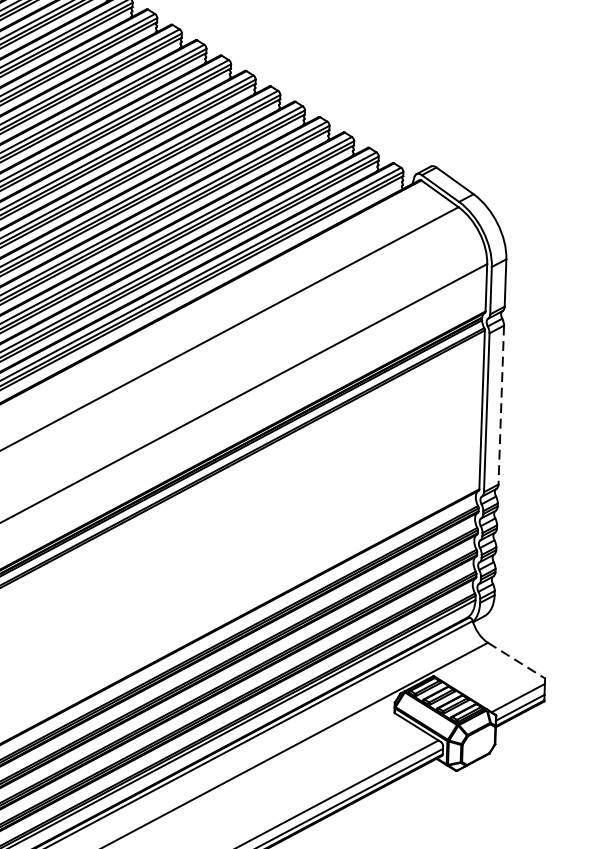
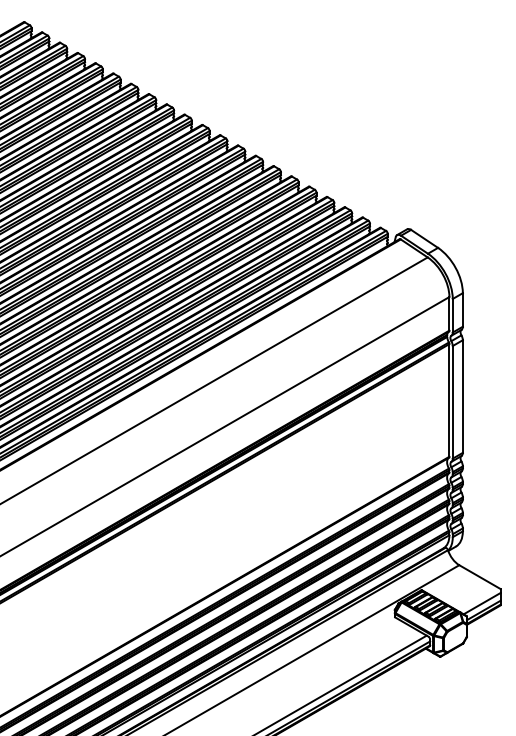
line: (500, 406) -> (462, 397), dashed -> solid
line: (515, 661) -> (479, 577), dashed -> solid

